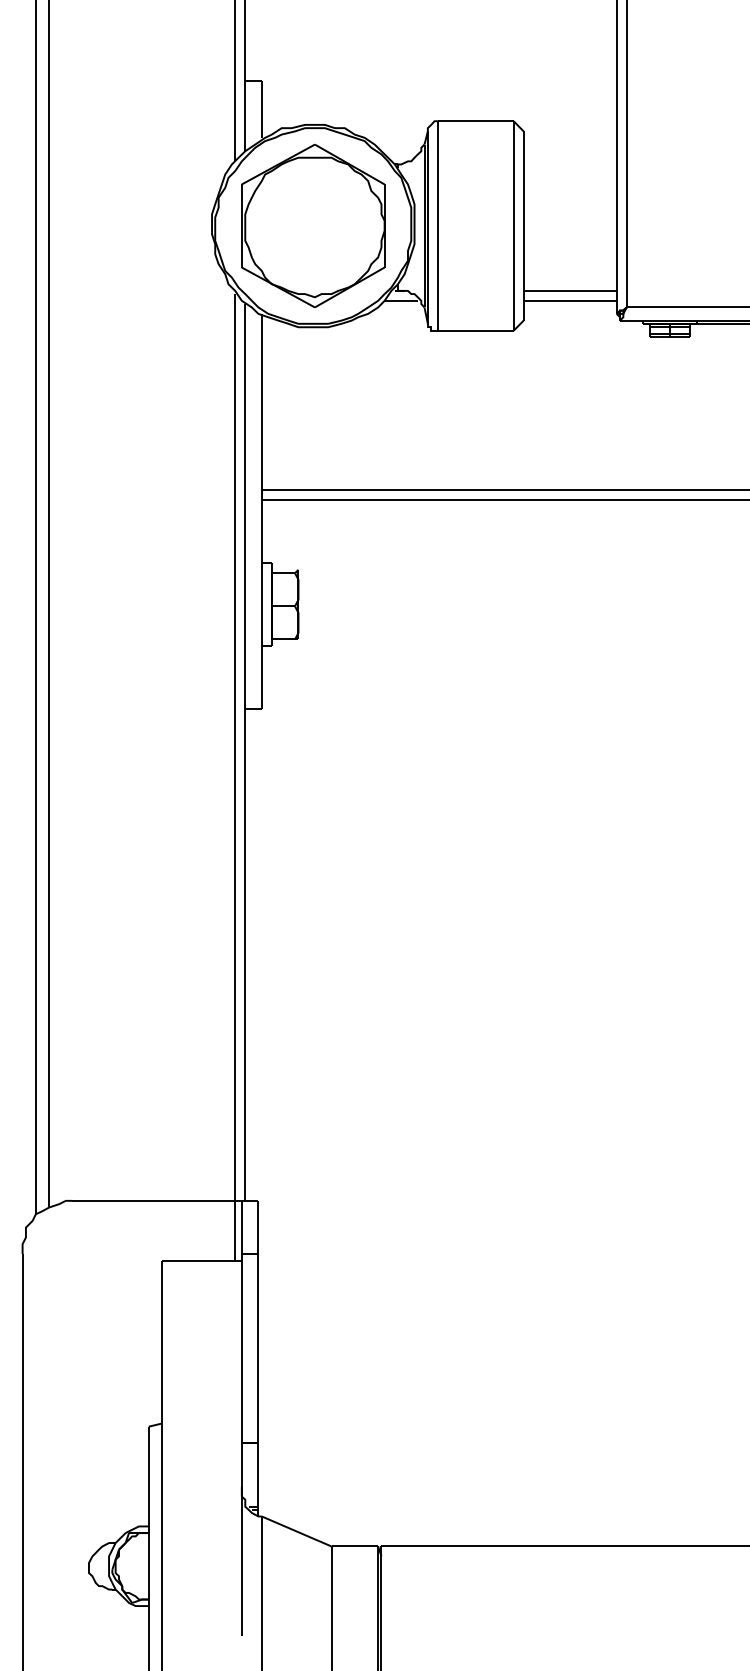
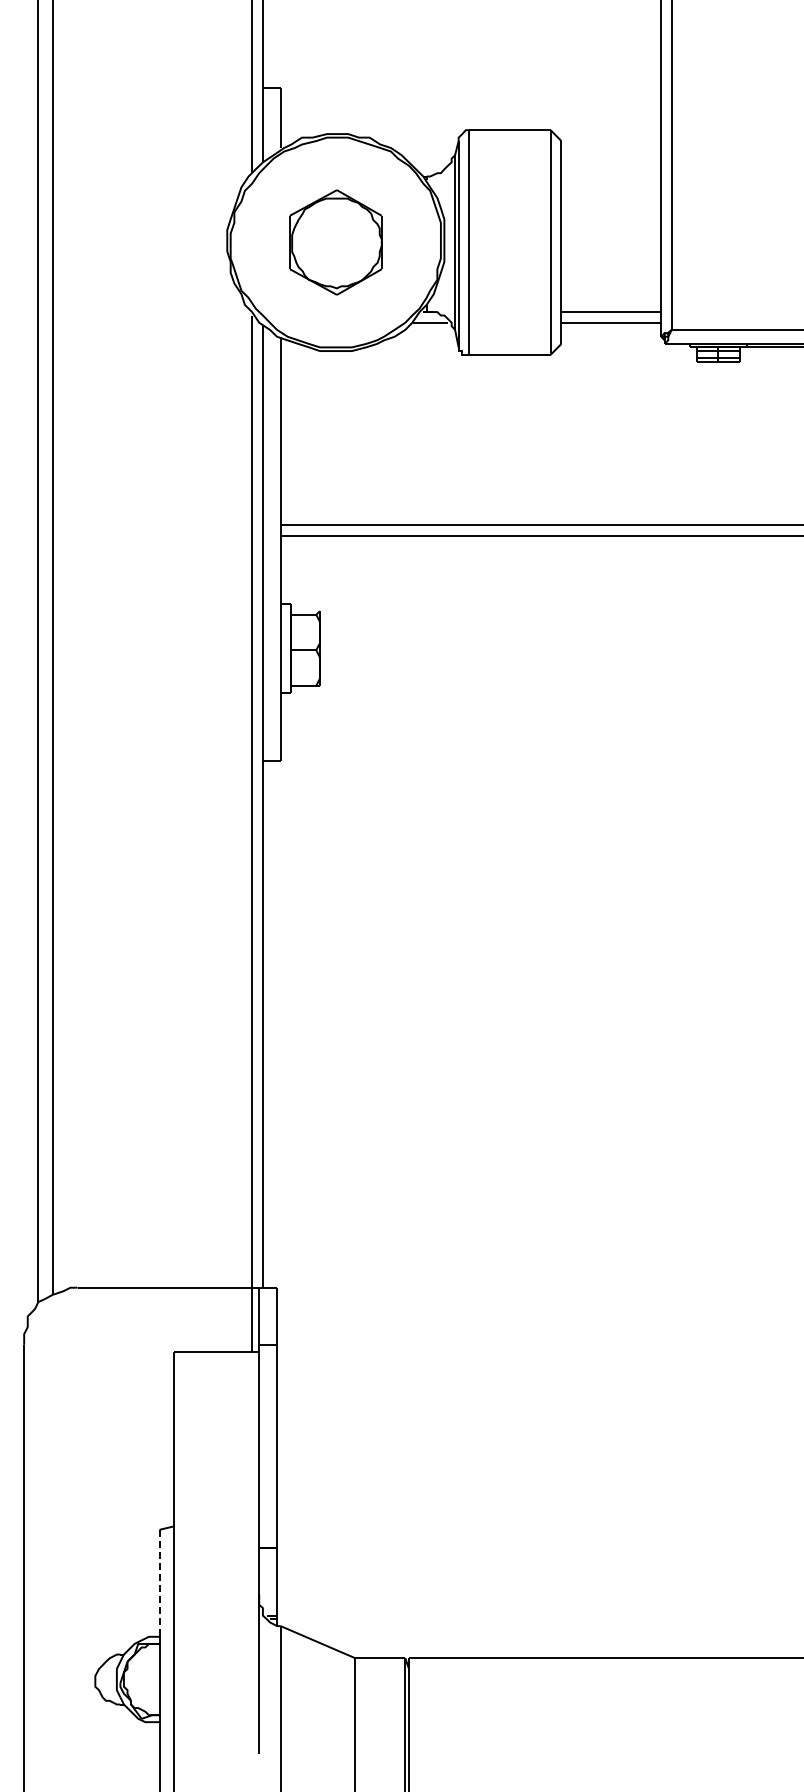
part: (312, 225) -> (335, 242), size x0.6
line: (148, 1473) -> (159, 1579), solid -> dashed

